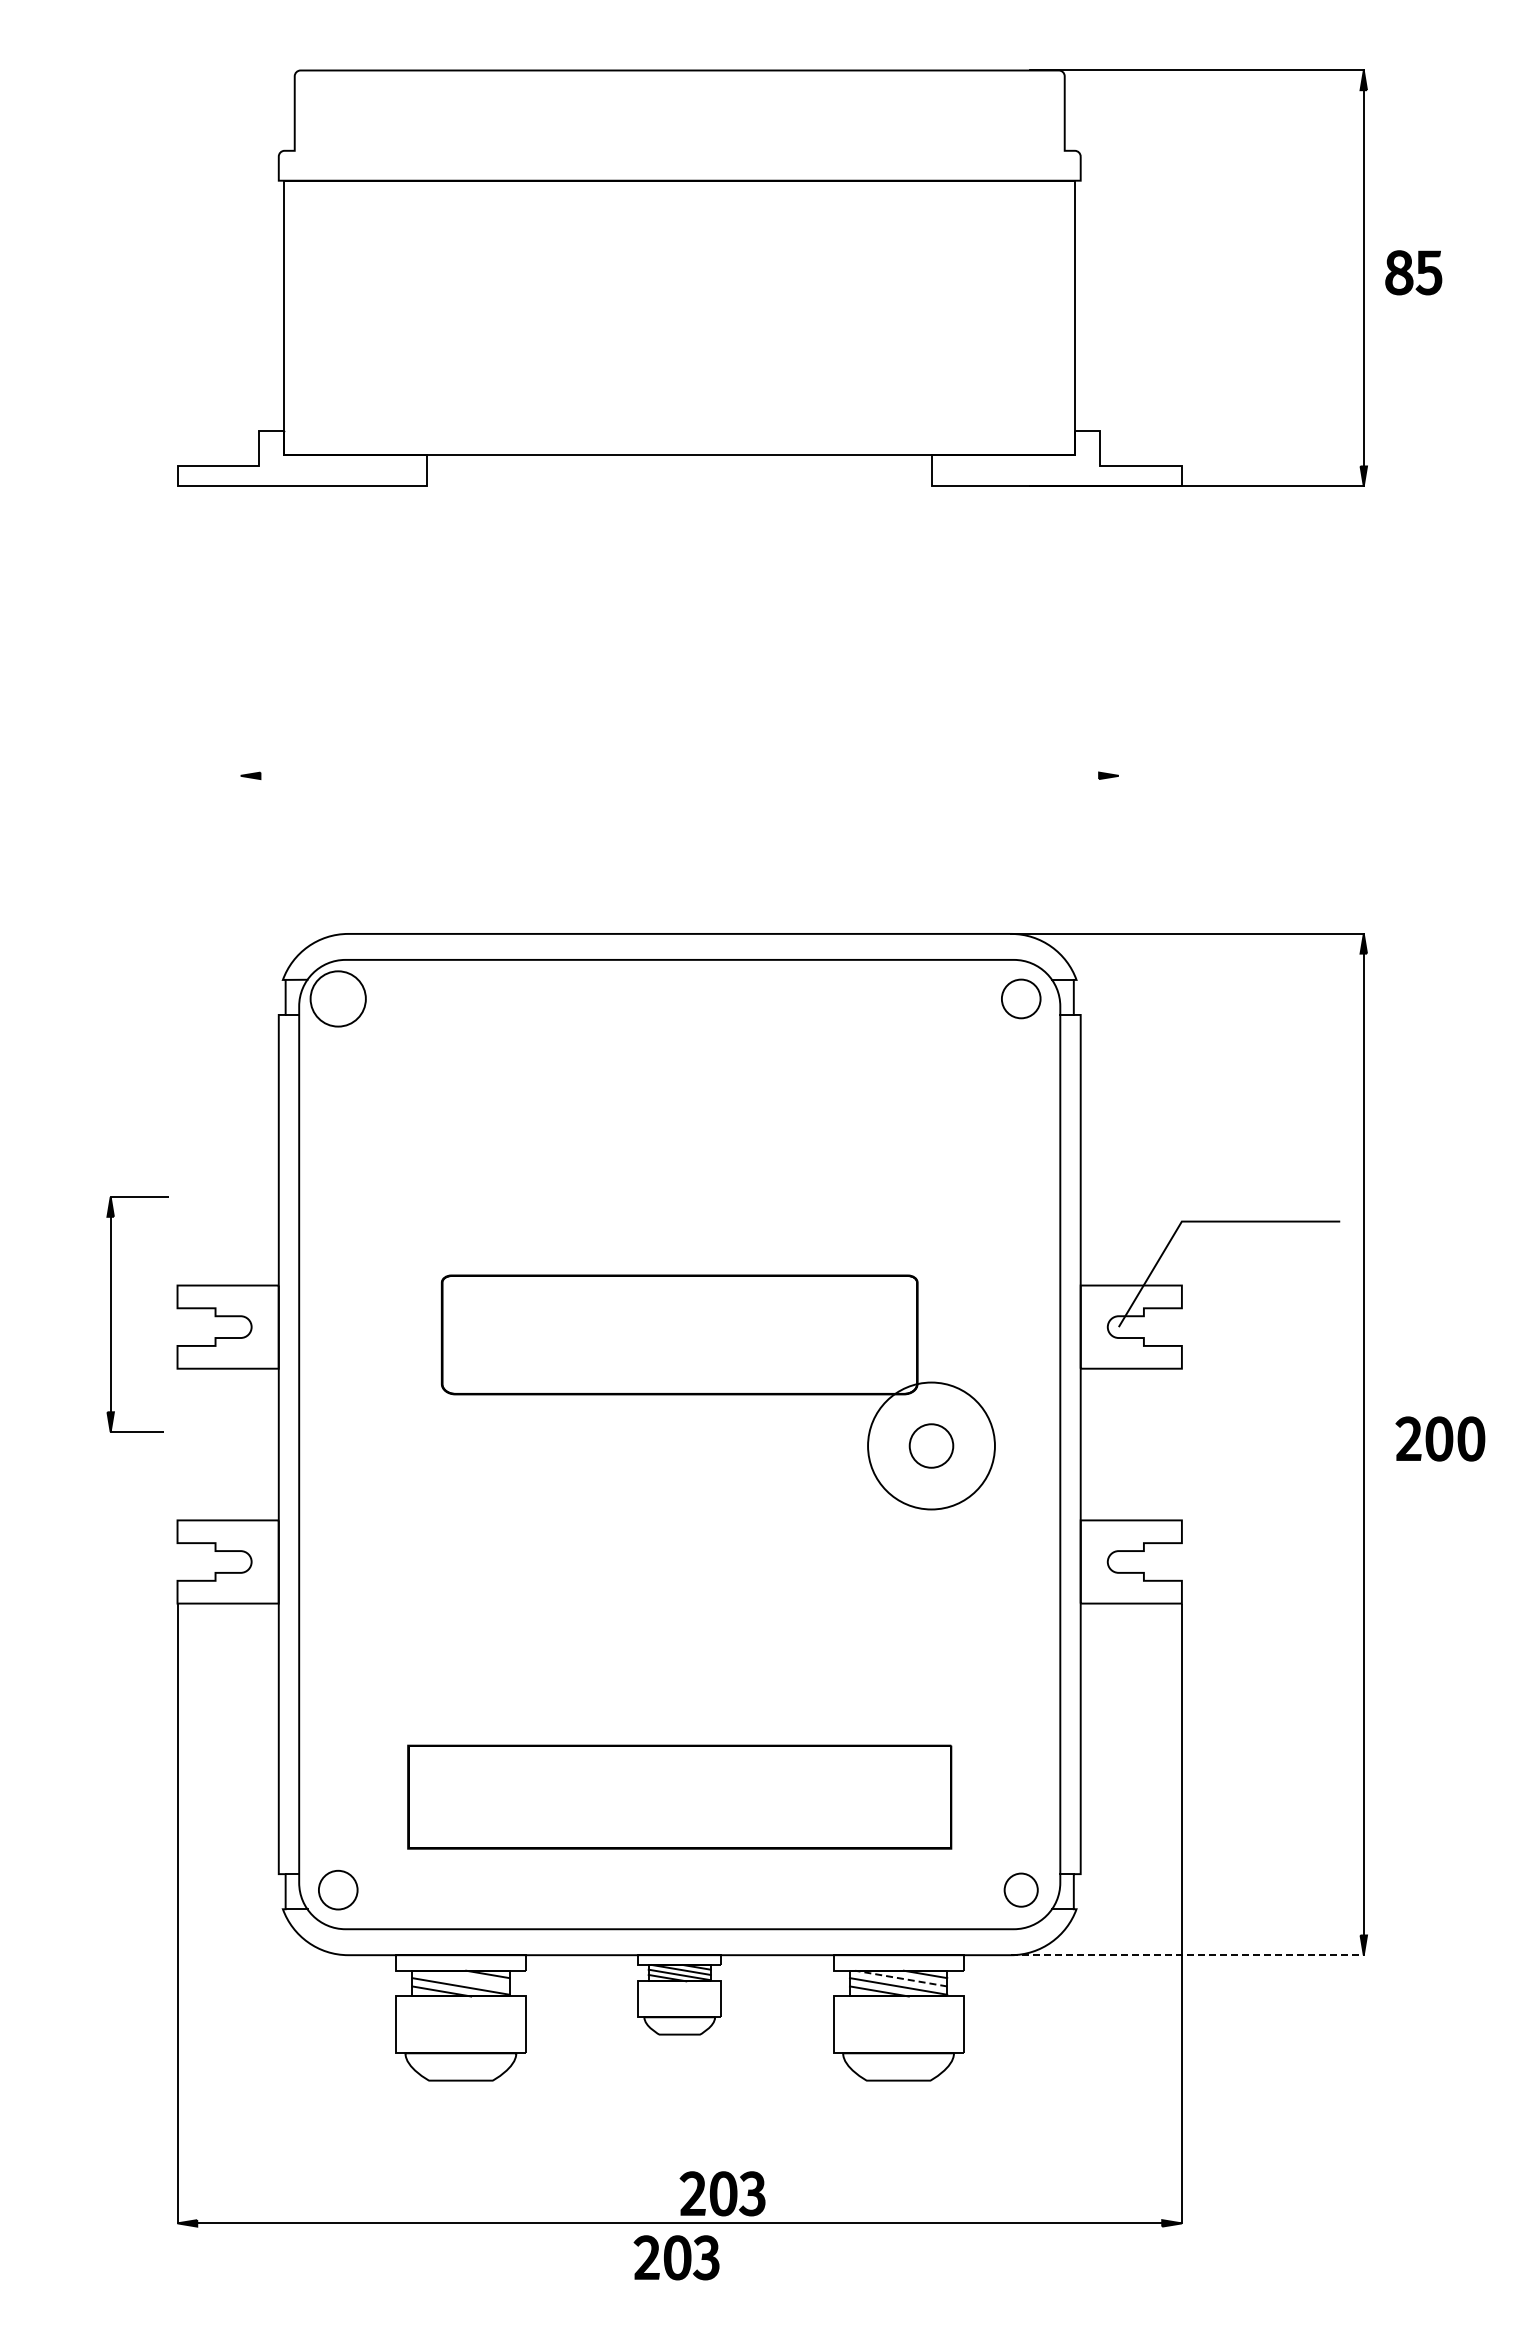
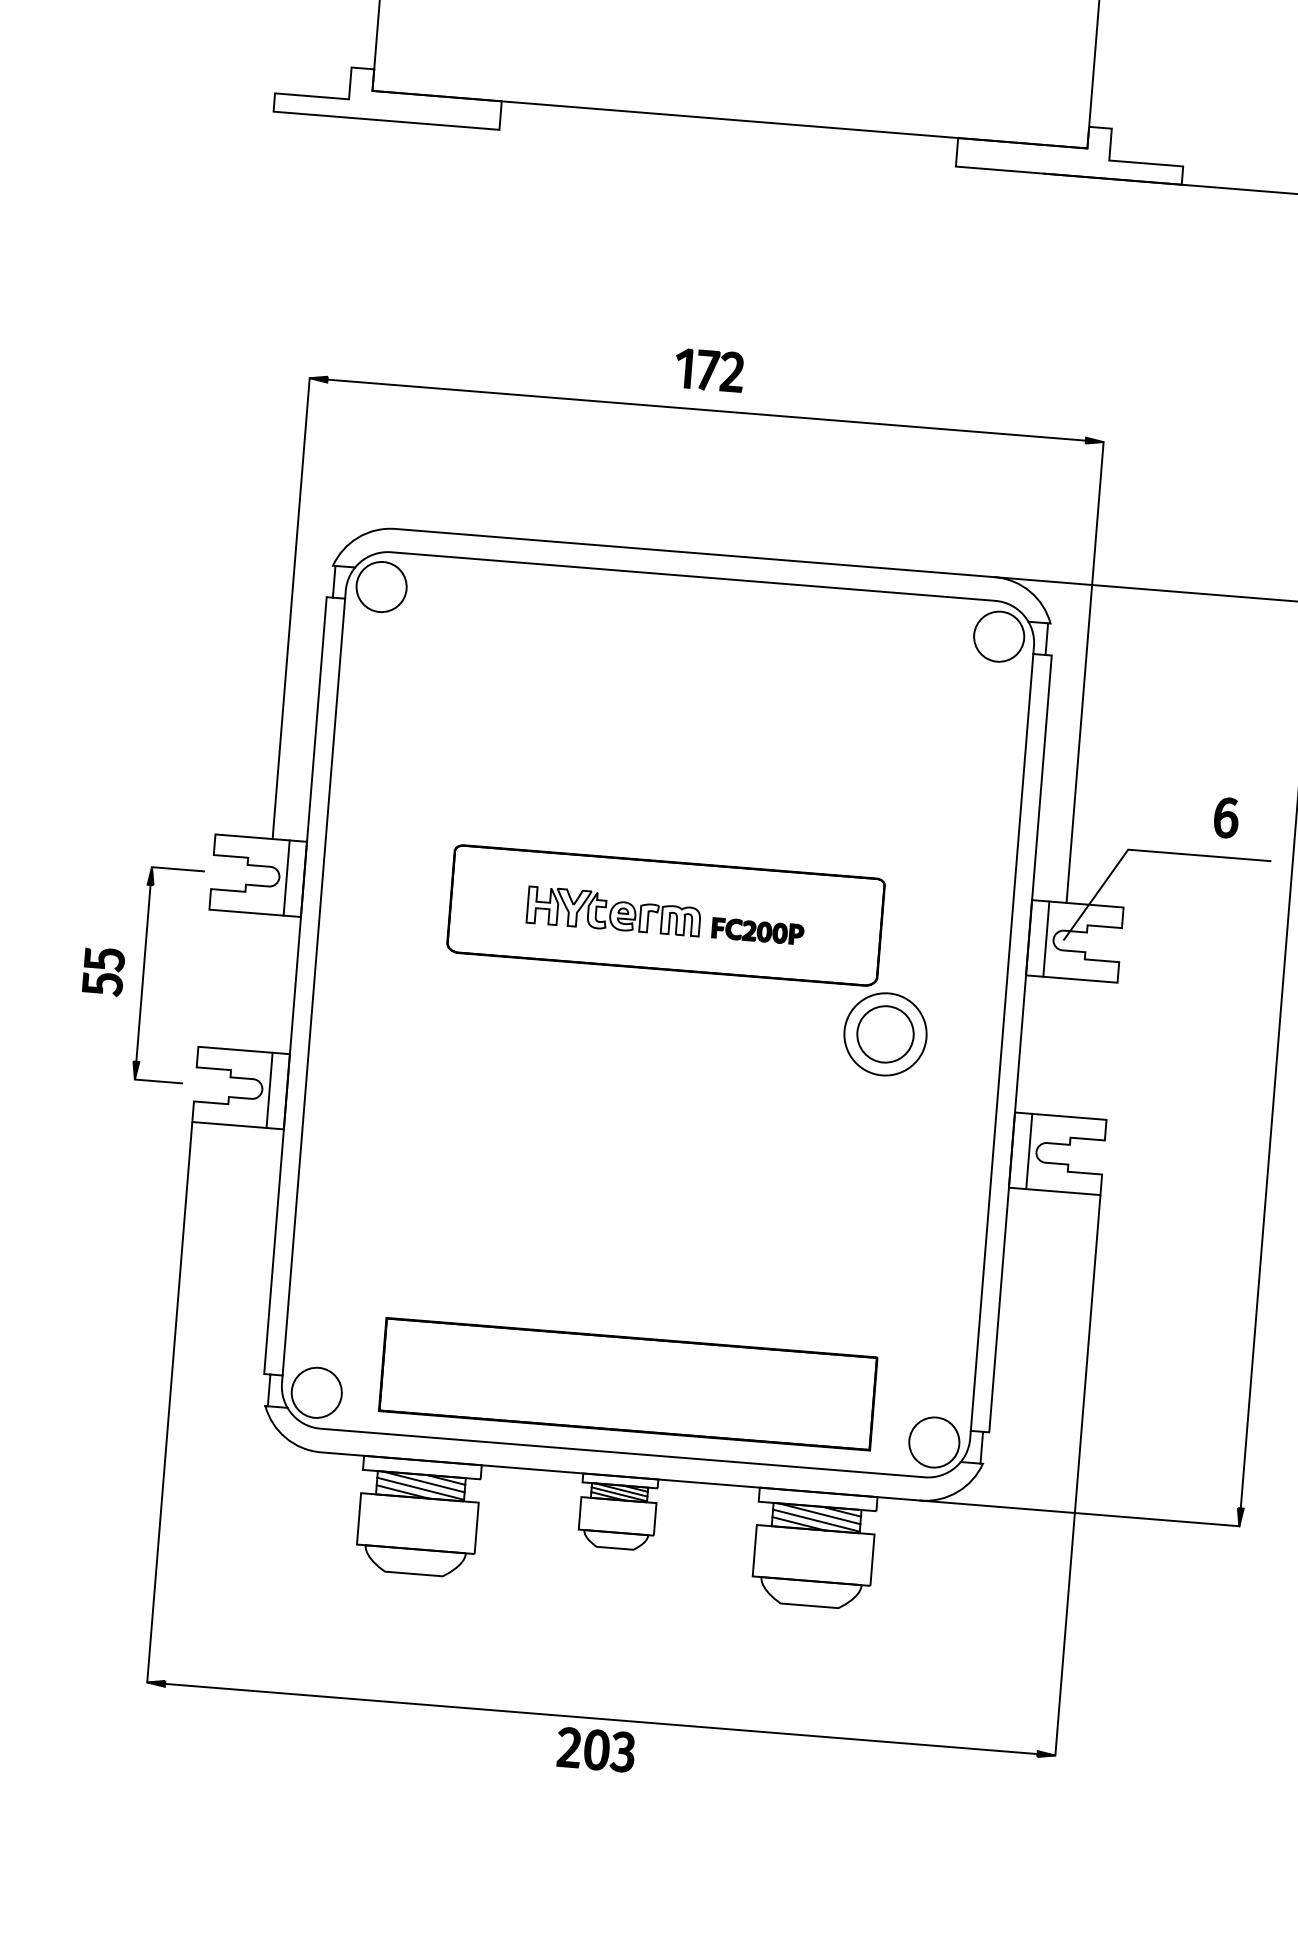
part: (679, 731) -> (709, 370), added
line: (679, 775) -> (706, 409), added
circle: (1020, 998) -> (998, 636), size x1.43
line: (240, 1030) -> (290, 608), added
line: (1118, 1030) -> (1084, 672), added
part: (1286, 1177) -> (1226, 817), added
part: (111, 1314) -> (144, 973), moved
line: (259, 1326) -> (286, 877), added
line: (1099, 1326) -> (1046, 938), added
part: (622, 1334) -> (614, 911), added
part: (782, 1343) -> (758, 930), added
circle: (931, 1445) -> (885, 1033), size x0.71
circle: (931, 1445) -> (885, 1033), size x1.43
part: (66, 1446) -> (103, 971), added
line: (259, 1561) -> (269, 1089), added
line: (1099, 1561) -> (1029, 1151), added
part: (679, 1796) -> (628, 1383), moved
circle: (337, 1889) -> (316, 1392), size x1.43
circle: (1020, 1889) -> (933, 1441), size x1.67
line: (1187, 1955) -> (1079, 1513), dashed -> solid
line: (463, 1978) -> (423, 1481), added
line: (901, 1978) -> (819, 1513), dashed -> solid
part: (722, 2193) -> (642, 1695), removed

